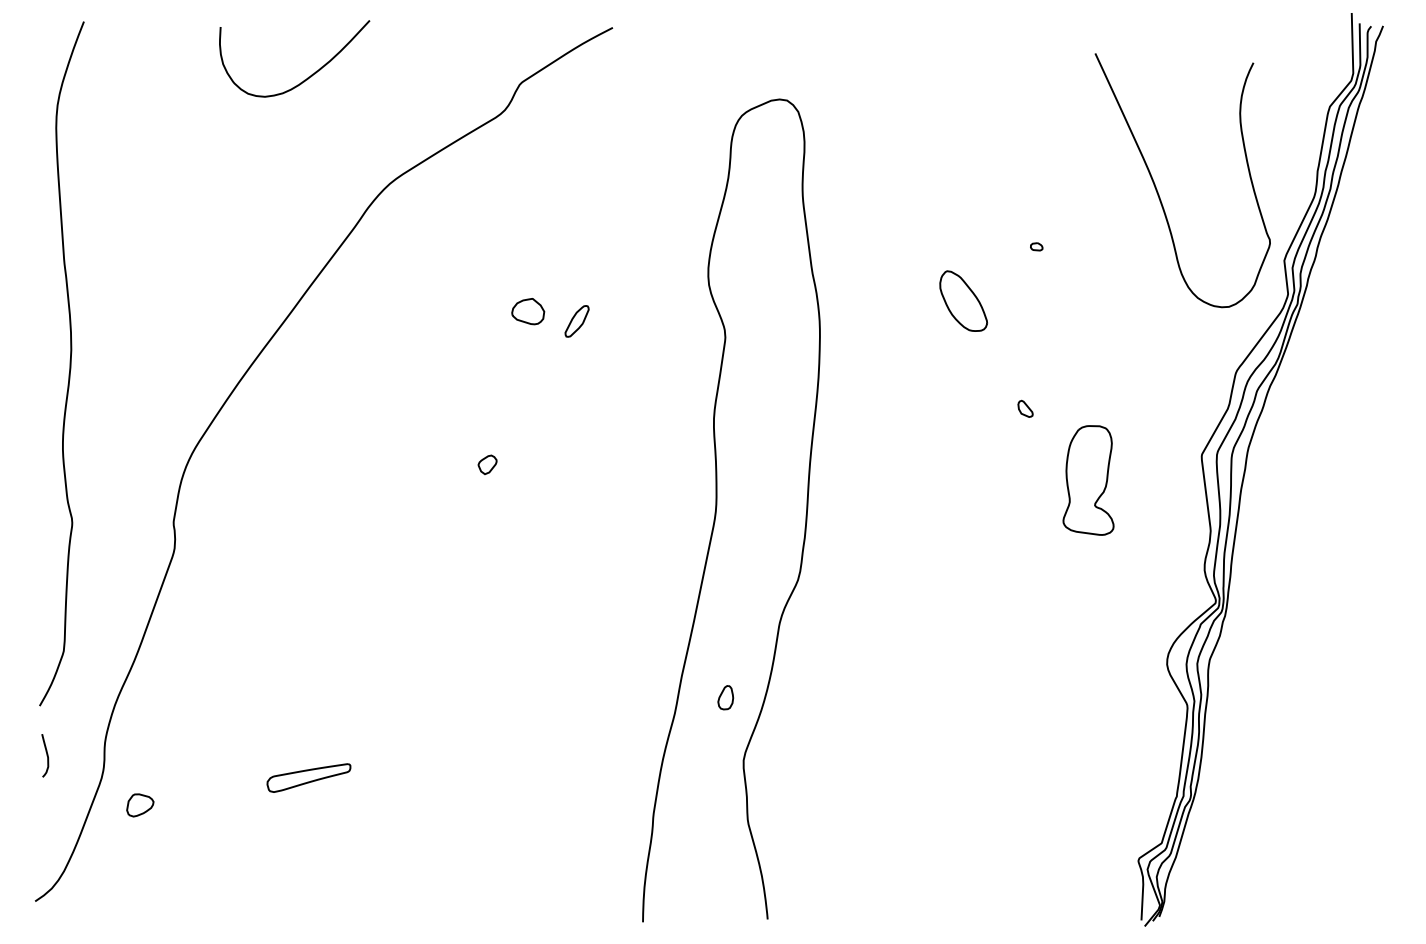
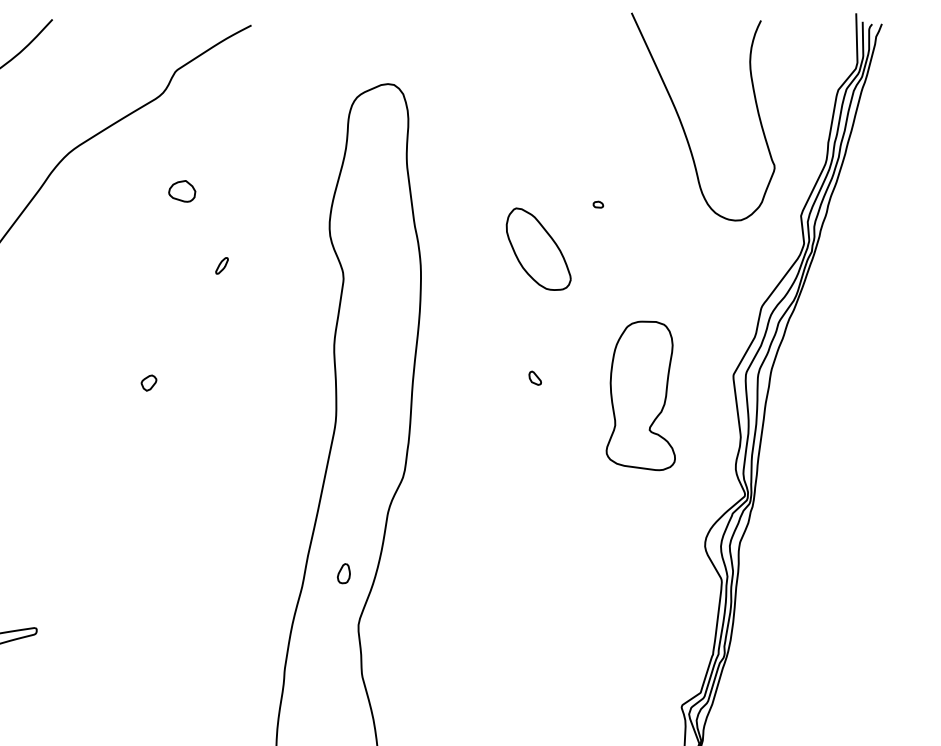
curve: (1157, 189) -> (682, 124), moved
part: (963, 300) -> (538, 248), size x1.67
part: (528, 311) -> (182, 191), moved
part: (576, 321) -> (221, 265), size x0.62
part: (1025, 408) -> (535, 377), moved
part: (1088, 480) -> (640, 395), size x1.67

